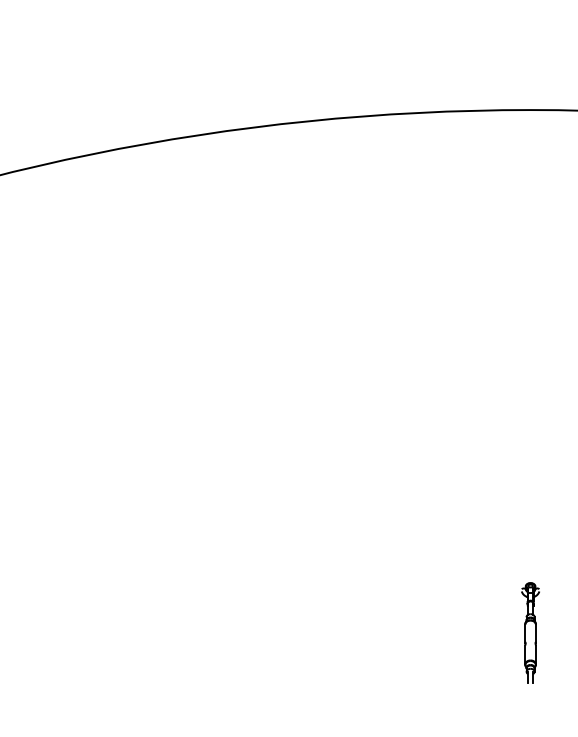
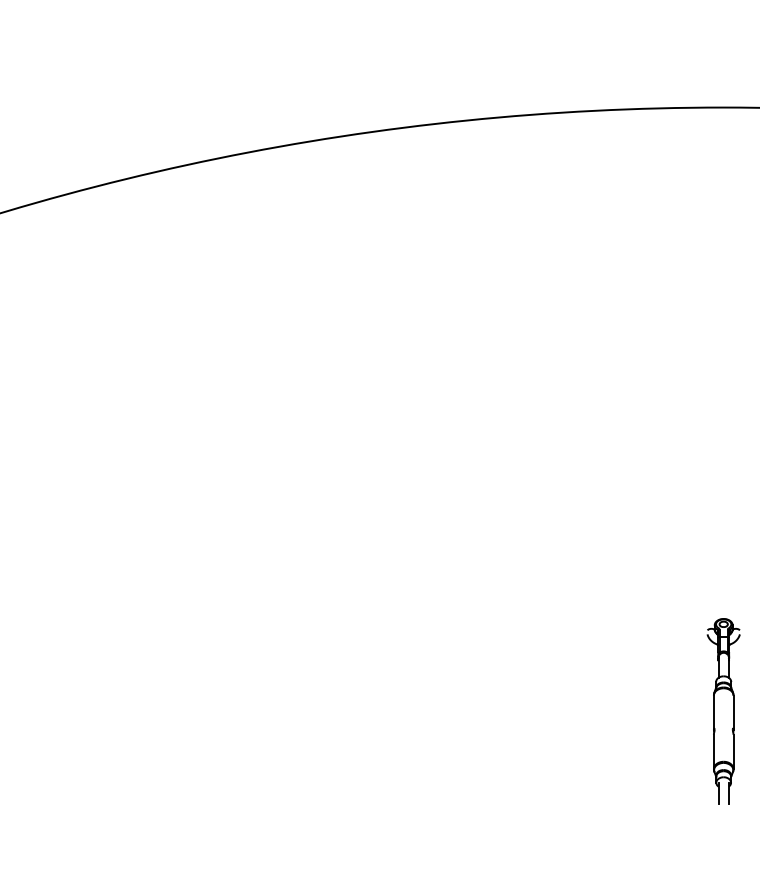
part: (530, 632) -> (723, 710), size x1.6

